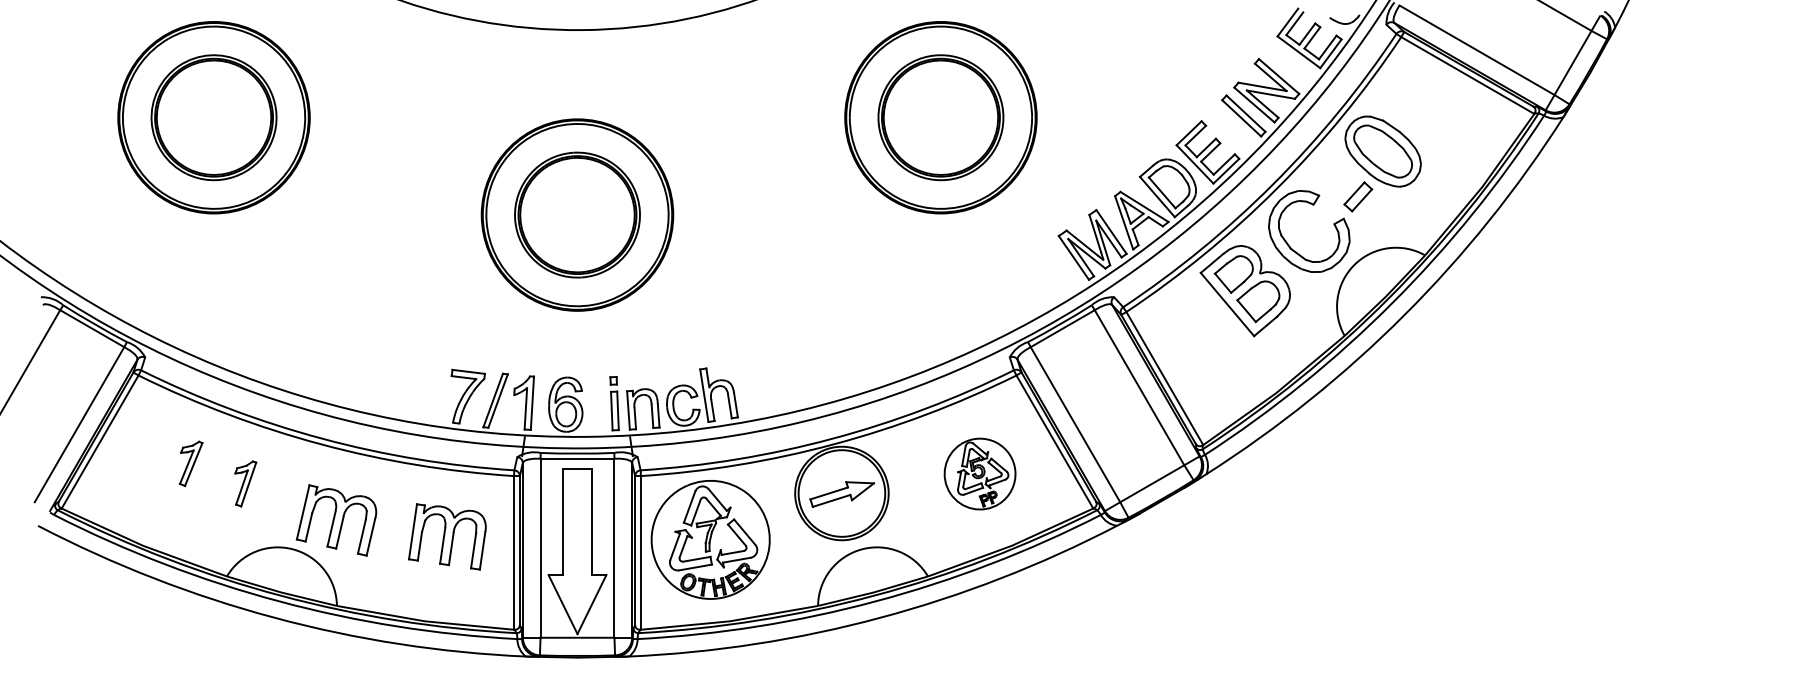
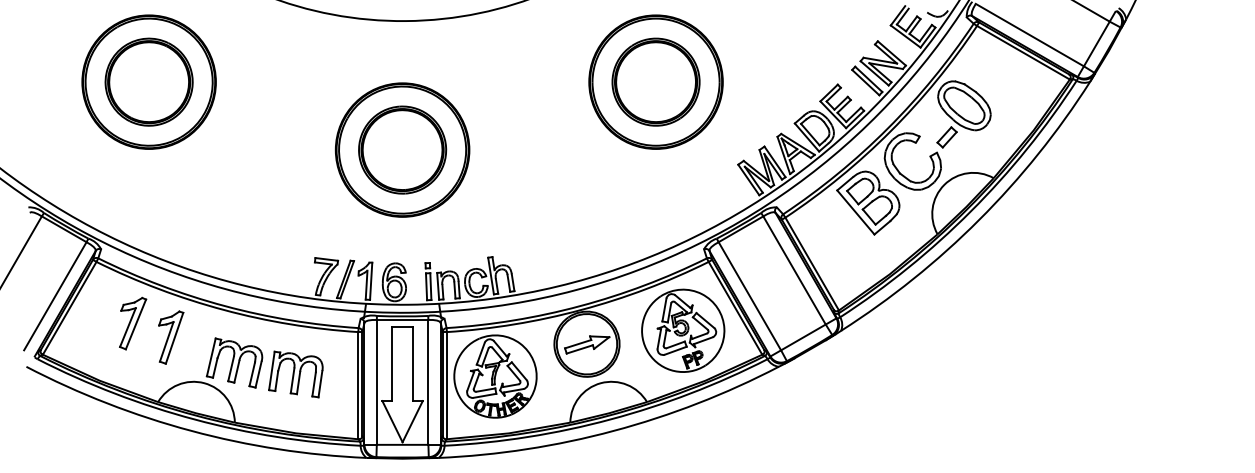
part: (191, 463) -> (133, 323), size x1.67
part: (980, 473) -> (683, 330), size x1.67
part: (246, 483) -> (171, 337), size x1.67
part: (446, 536) -> (295, 374), moved

